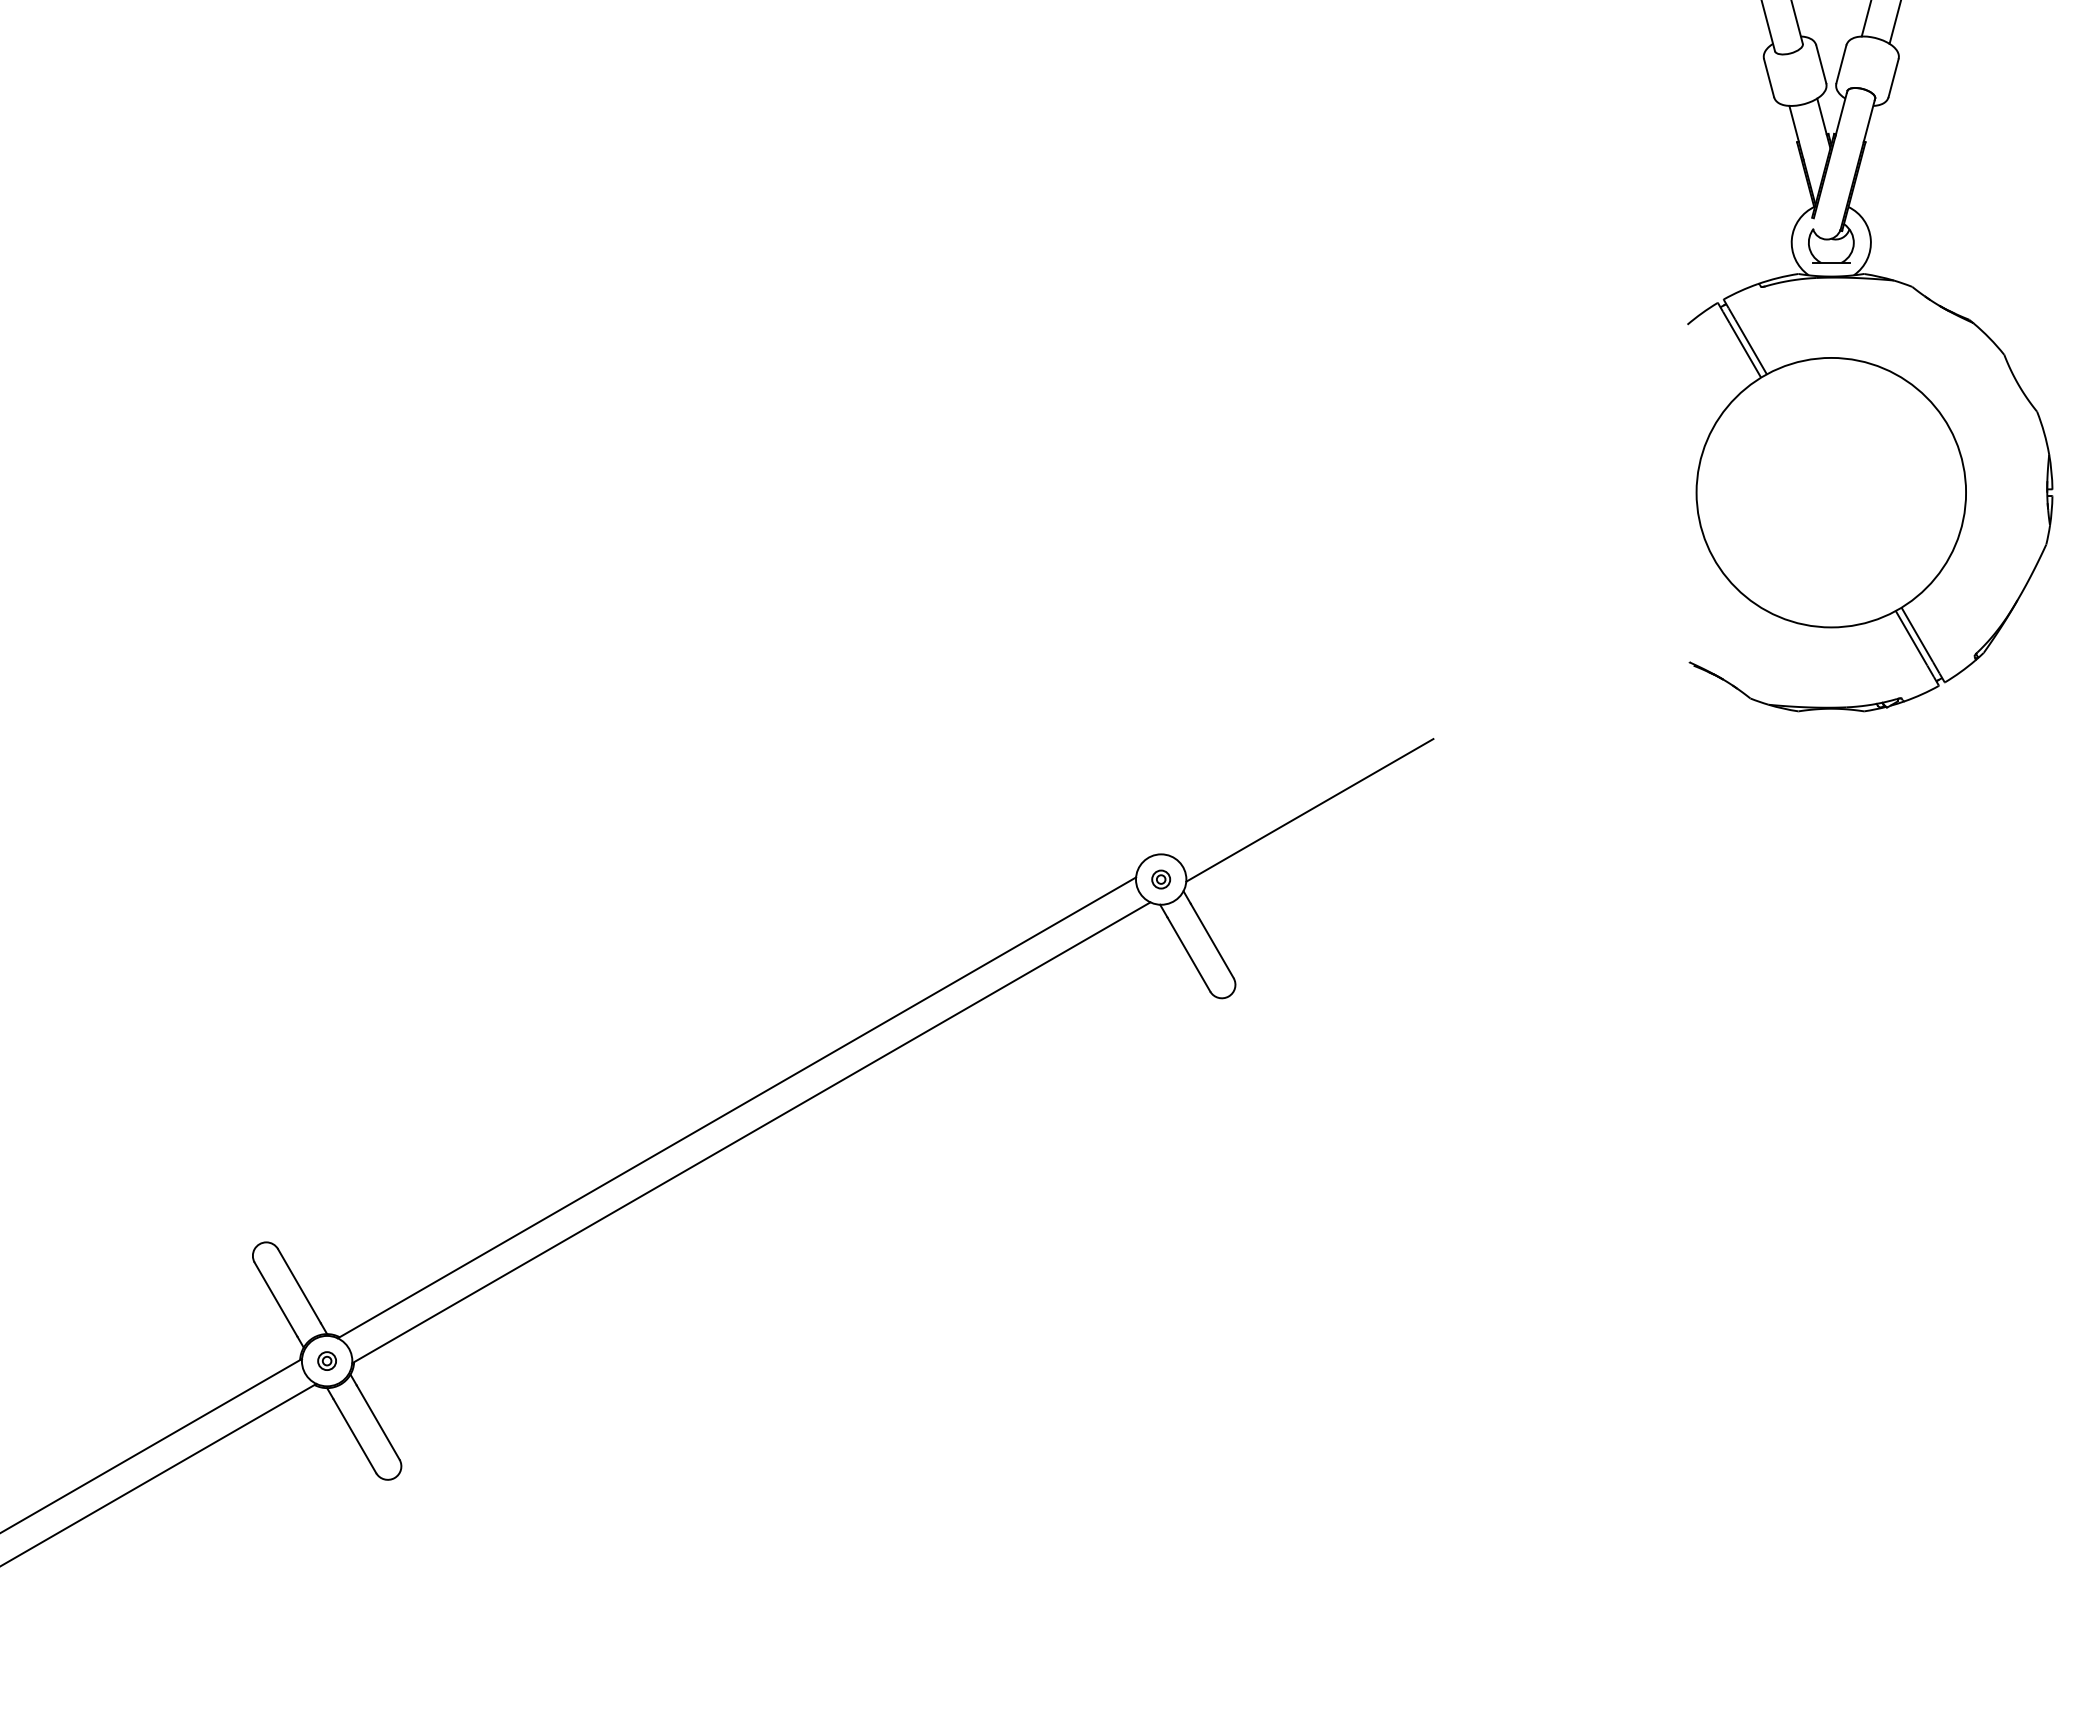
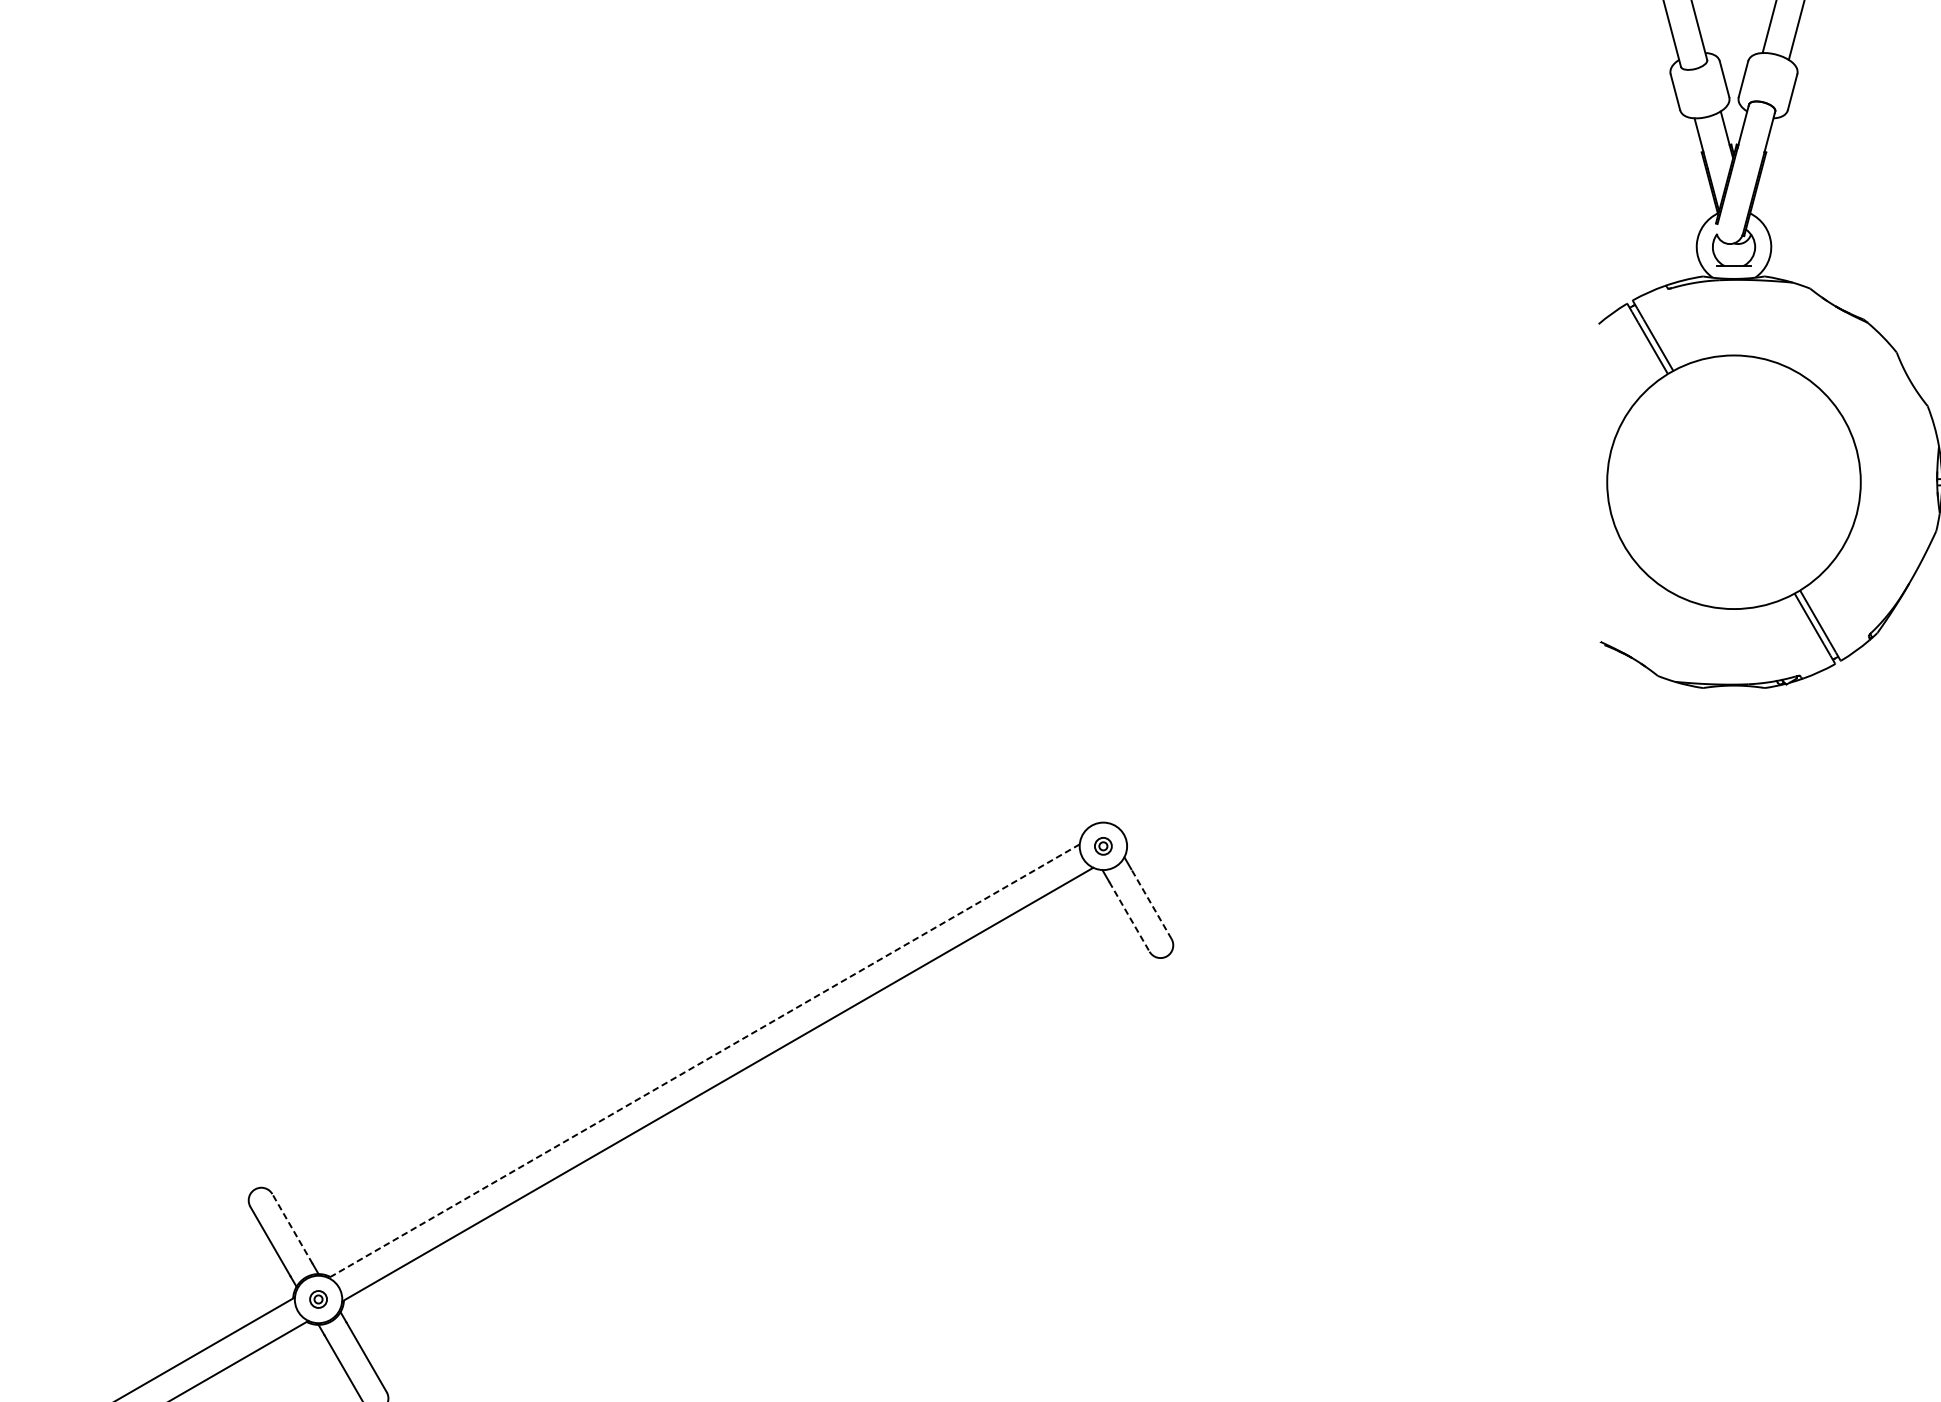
line: (1309, 810) -> (1242, 781), removed
line: (1212, 940) -> (1151, 903), solid -> dashed
line: (1188, 954) -> (1129, 916), solid -> dashed
line: (736, 1107) -> (703, 1060), solid -> dashed
line: (299, 1286) -> (292, 1229), solid -> dashed

